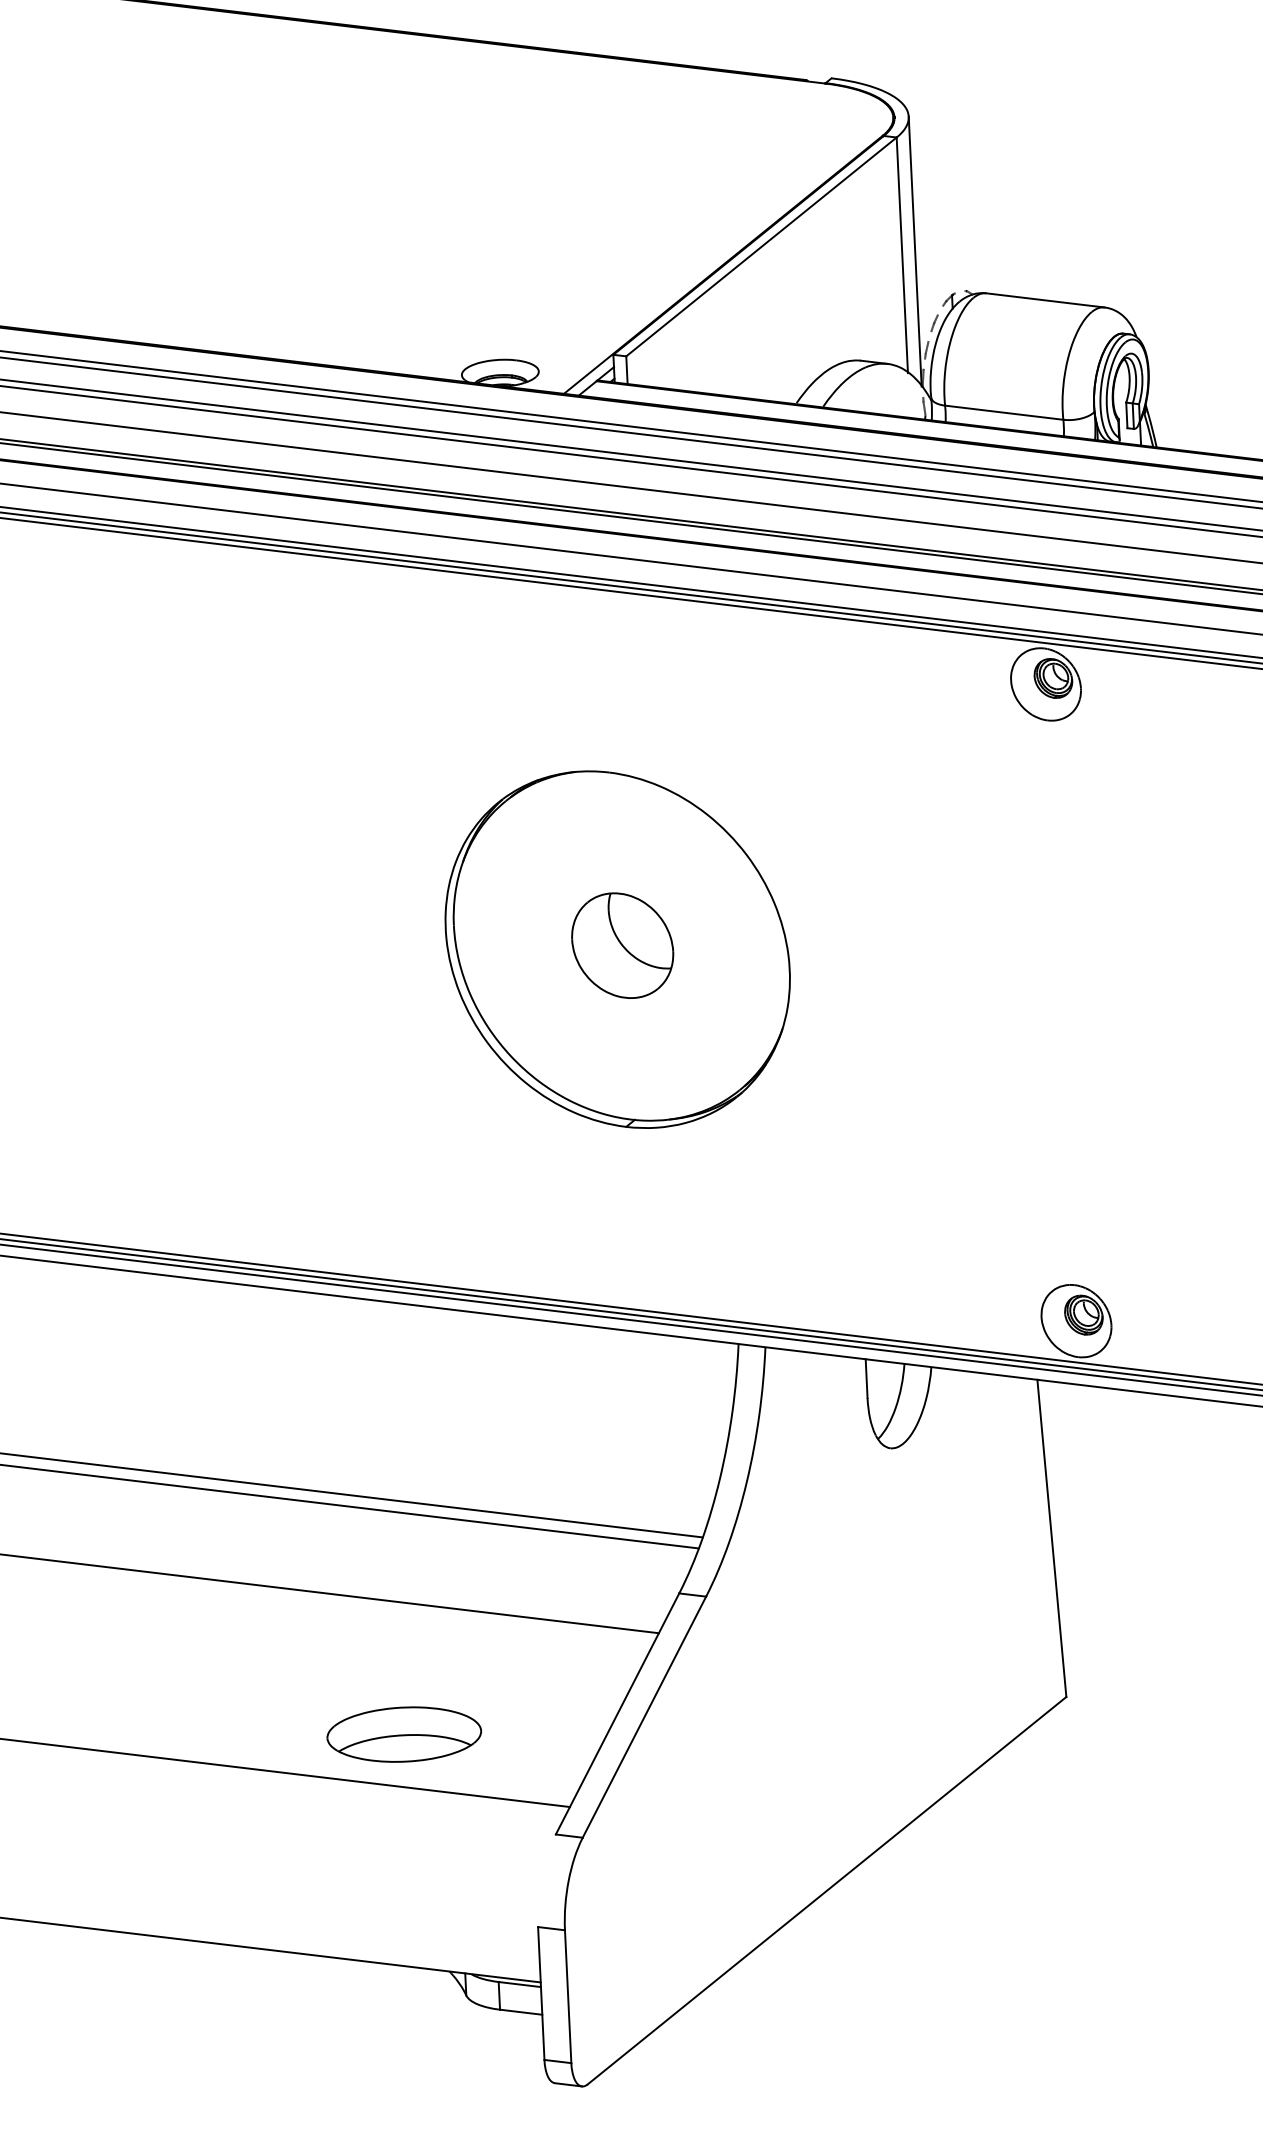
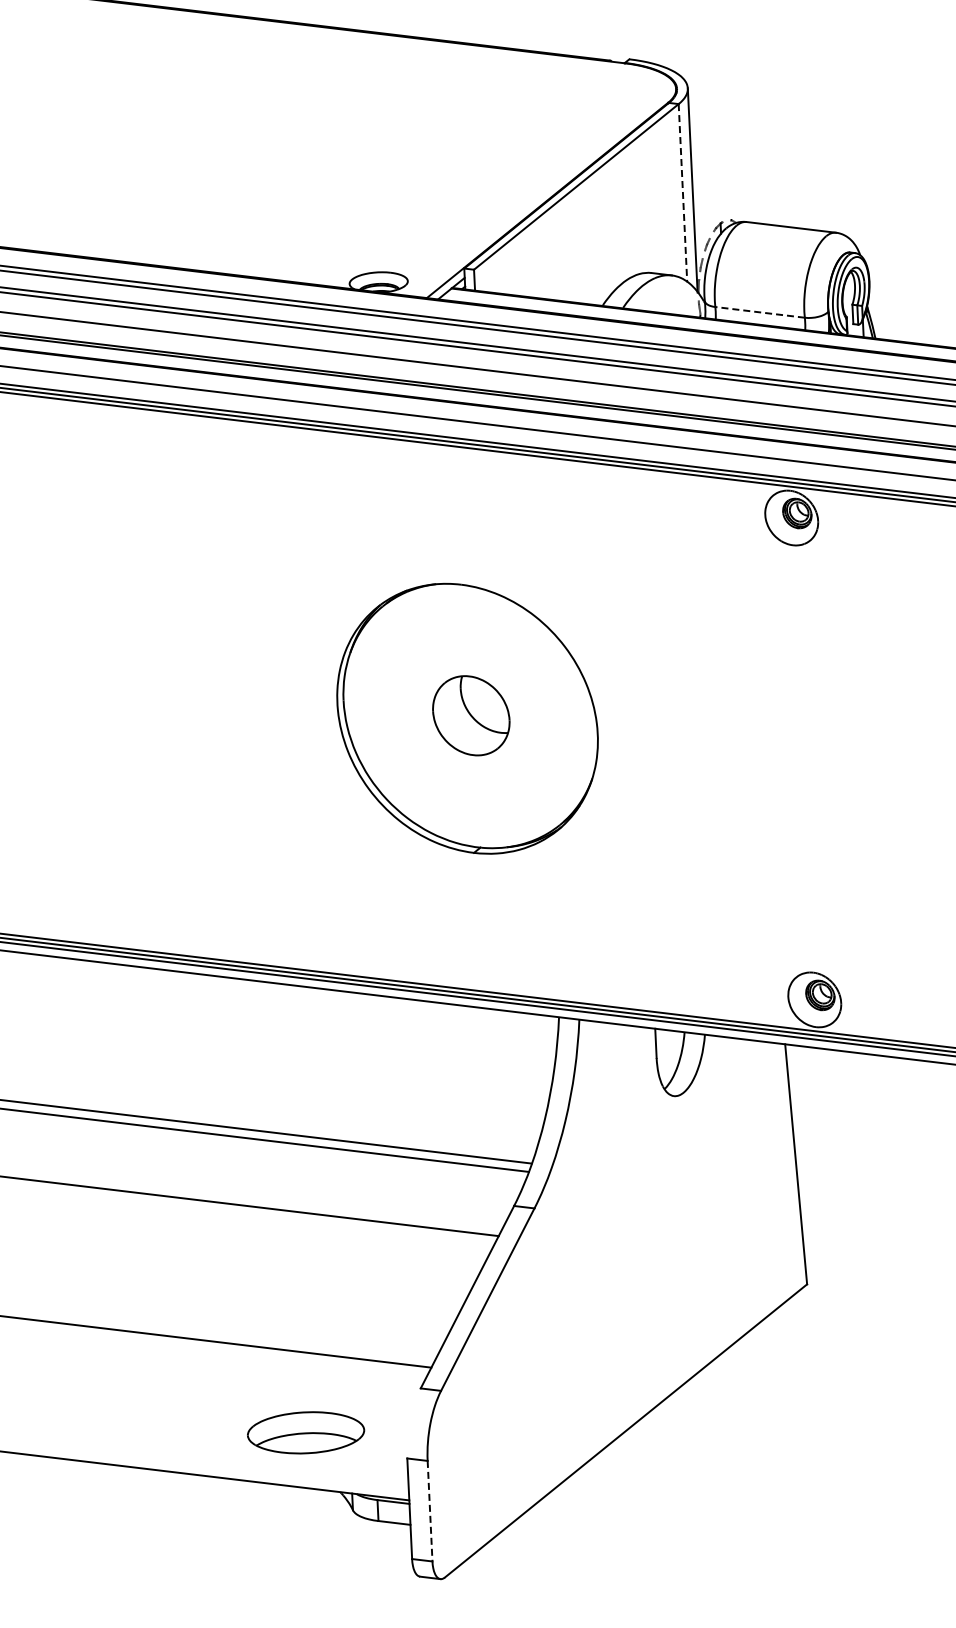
line: (901, 255) -> (682, 193), solid -> dashed
line: (1003, 412) -> (759, 312), solid -> dashed
part: (404, 1734) -> (306, 1432), moved
line: (568, 1997) -> (430, 1511), solid -> dashed

